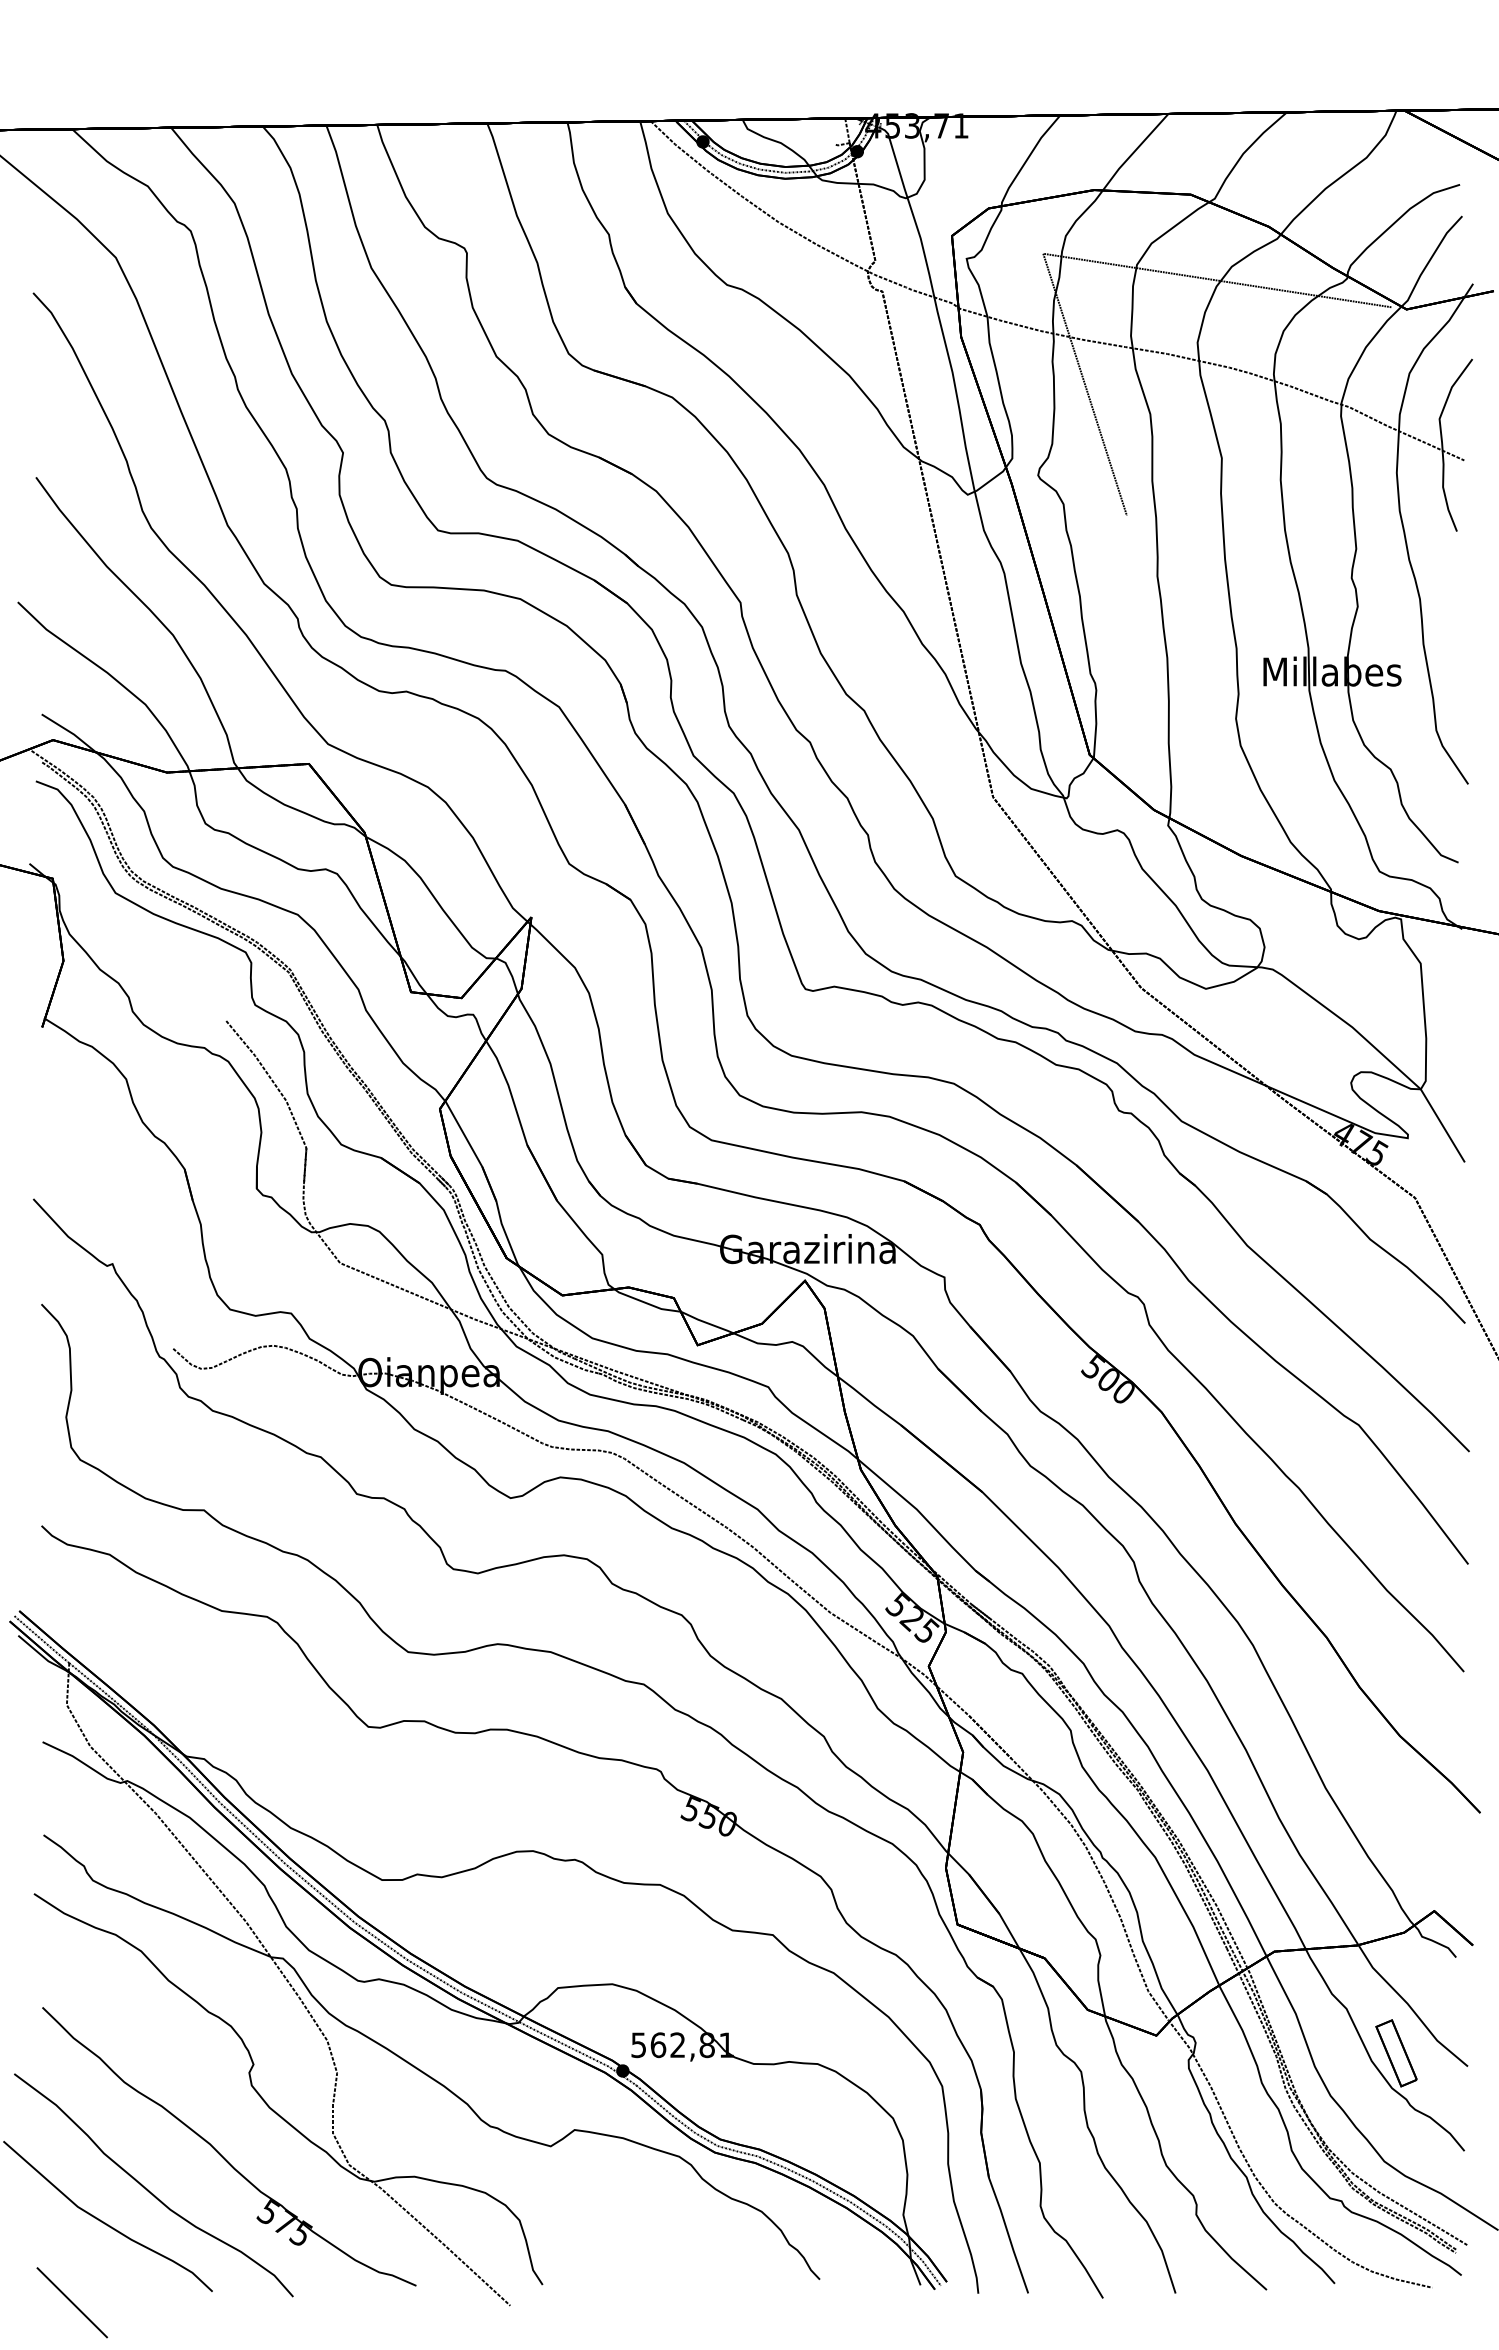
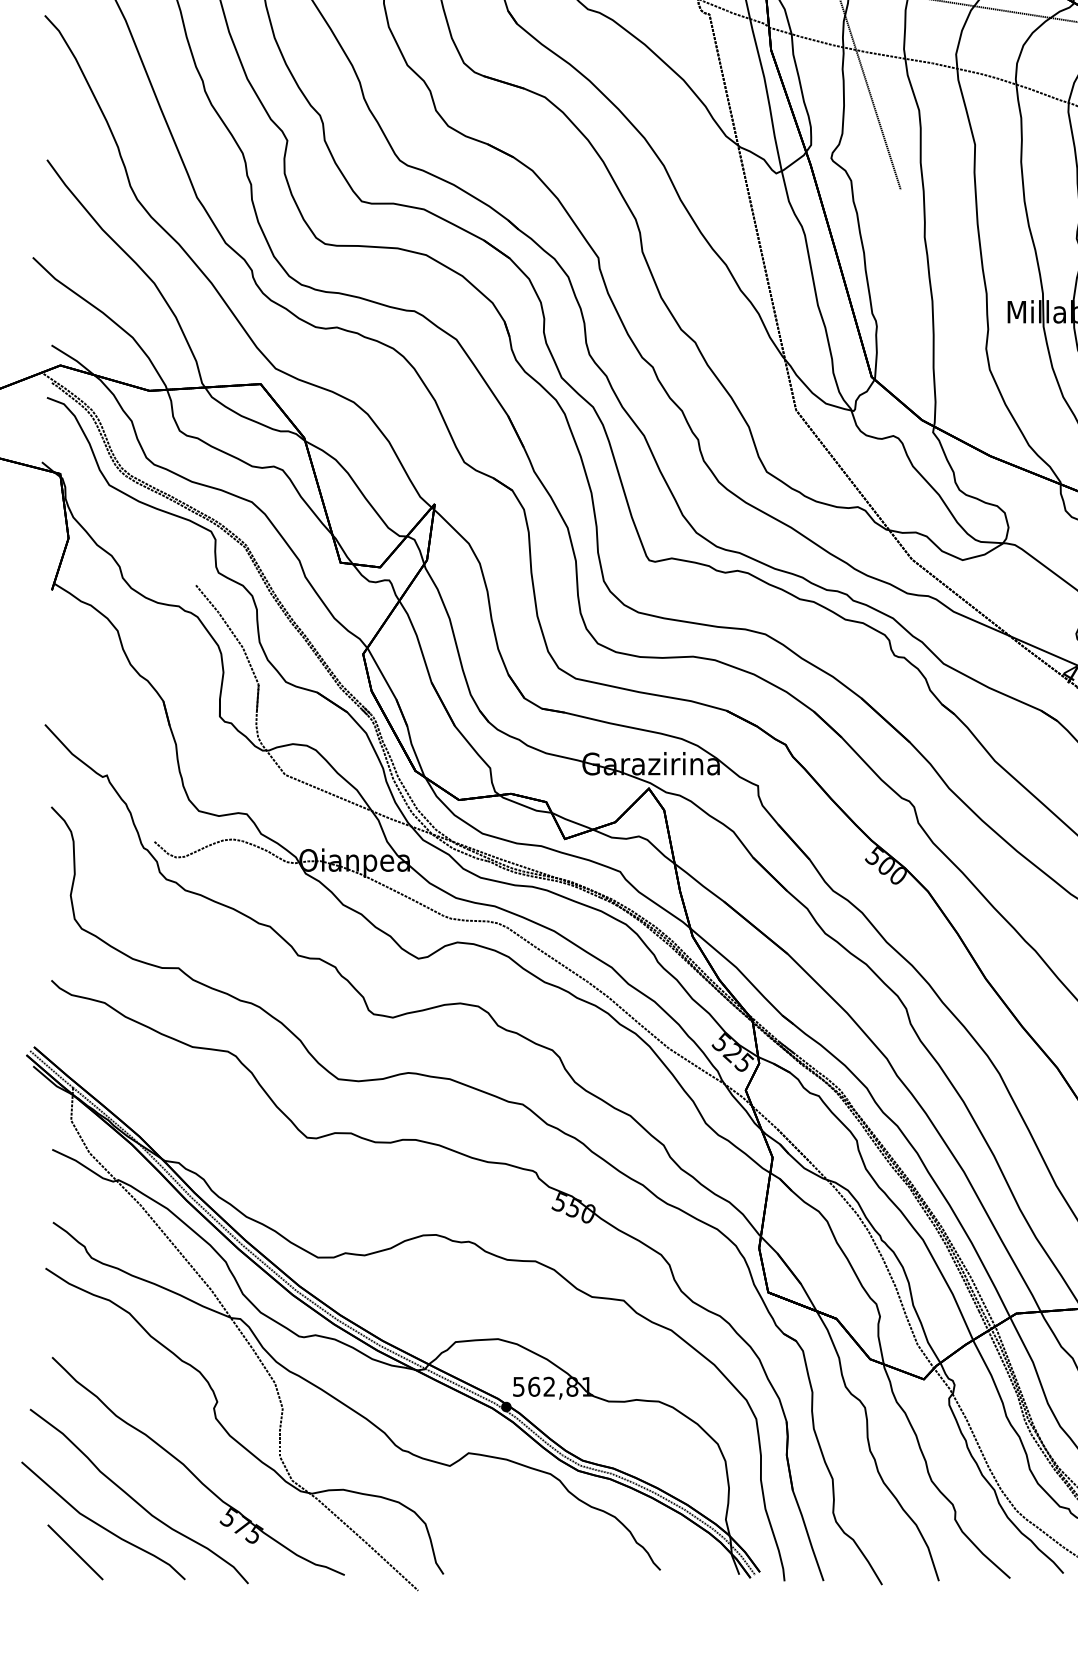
line: (71, 2302) -> (74, 1552), moved

